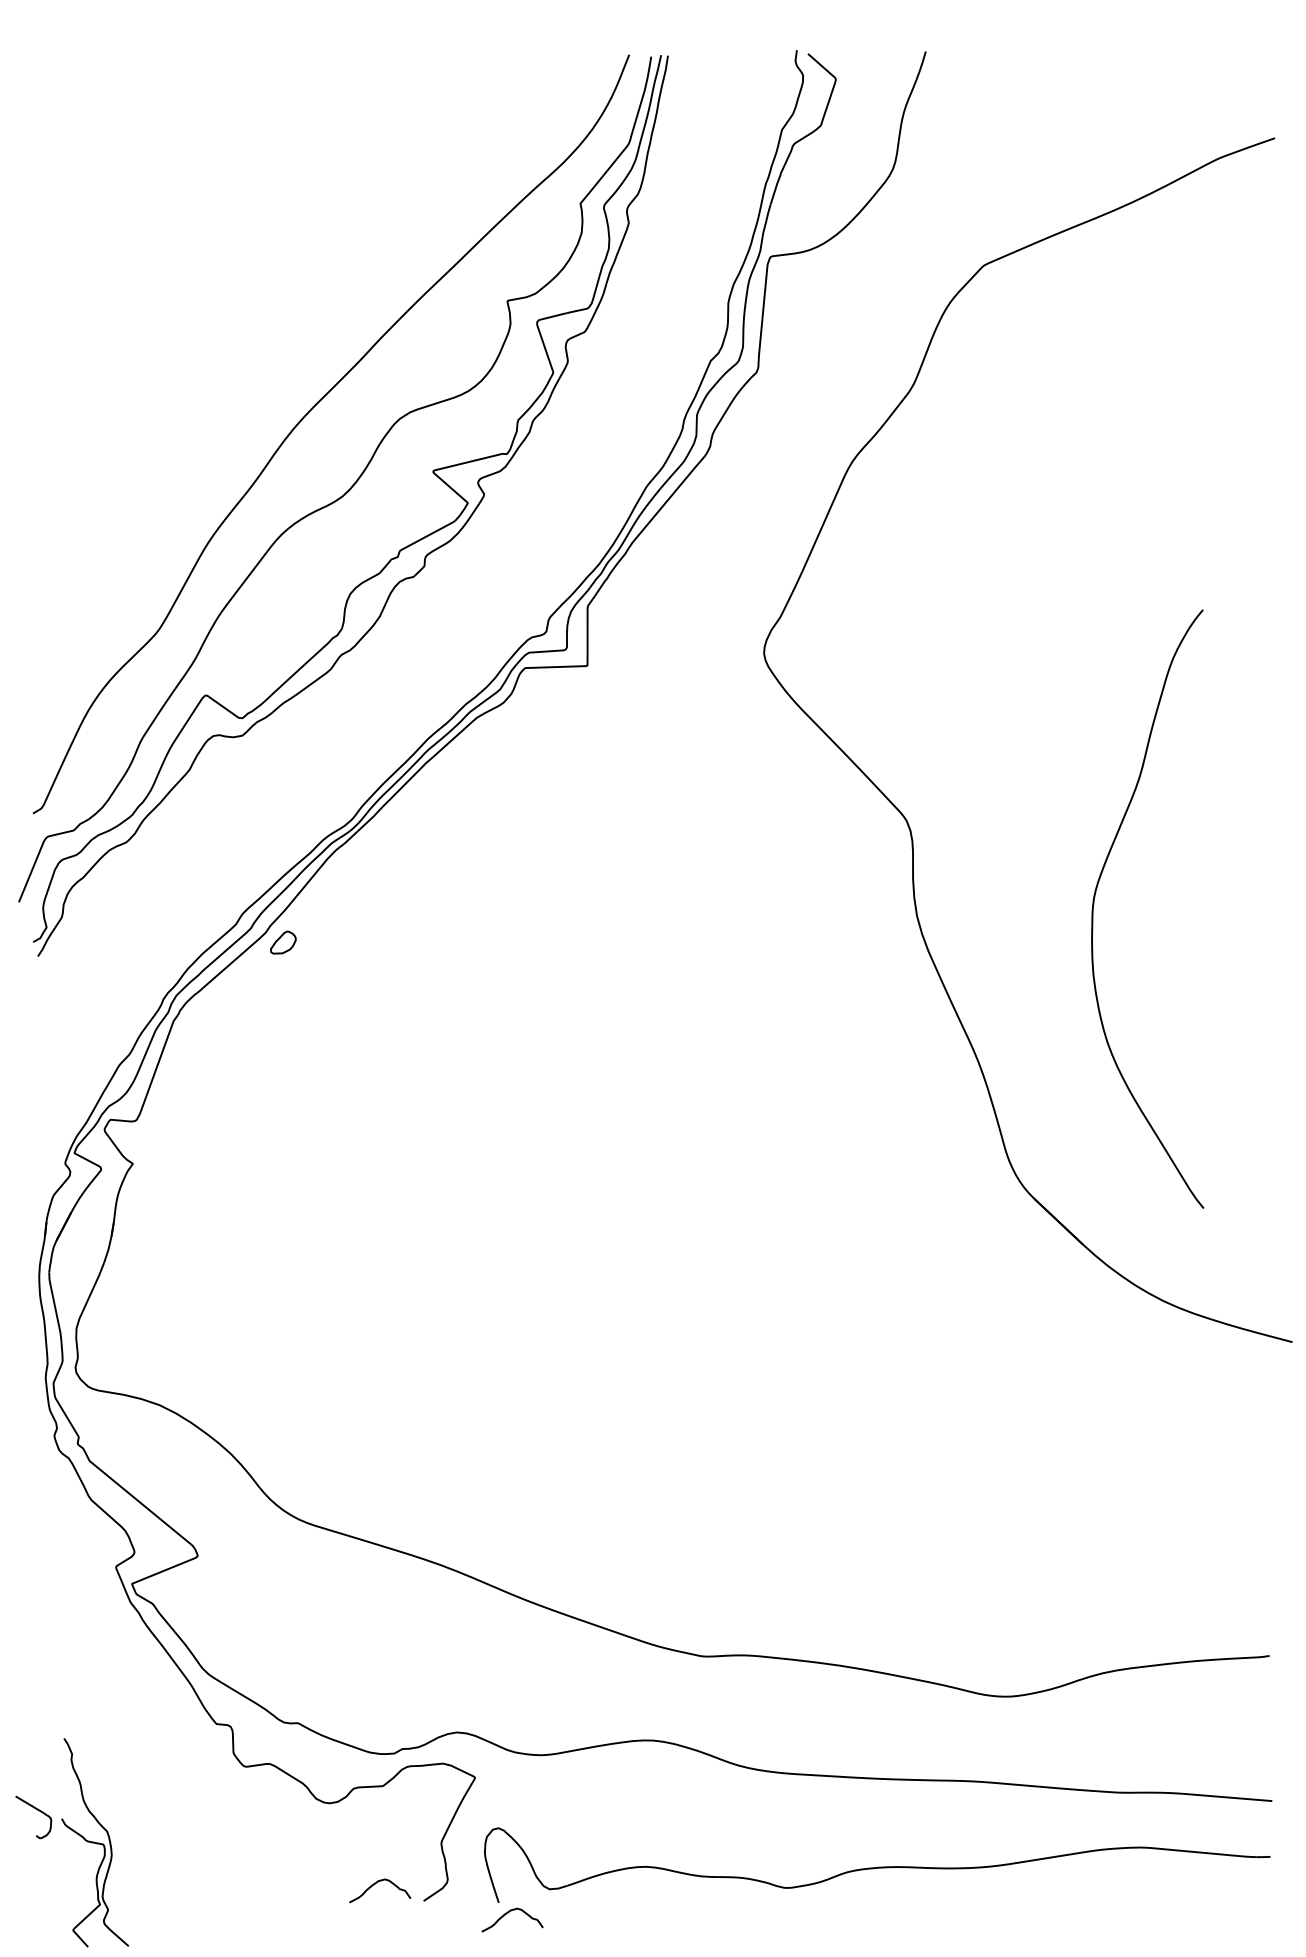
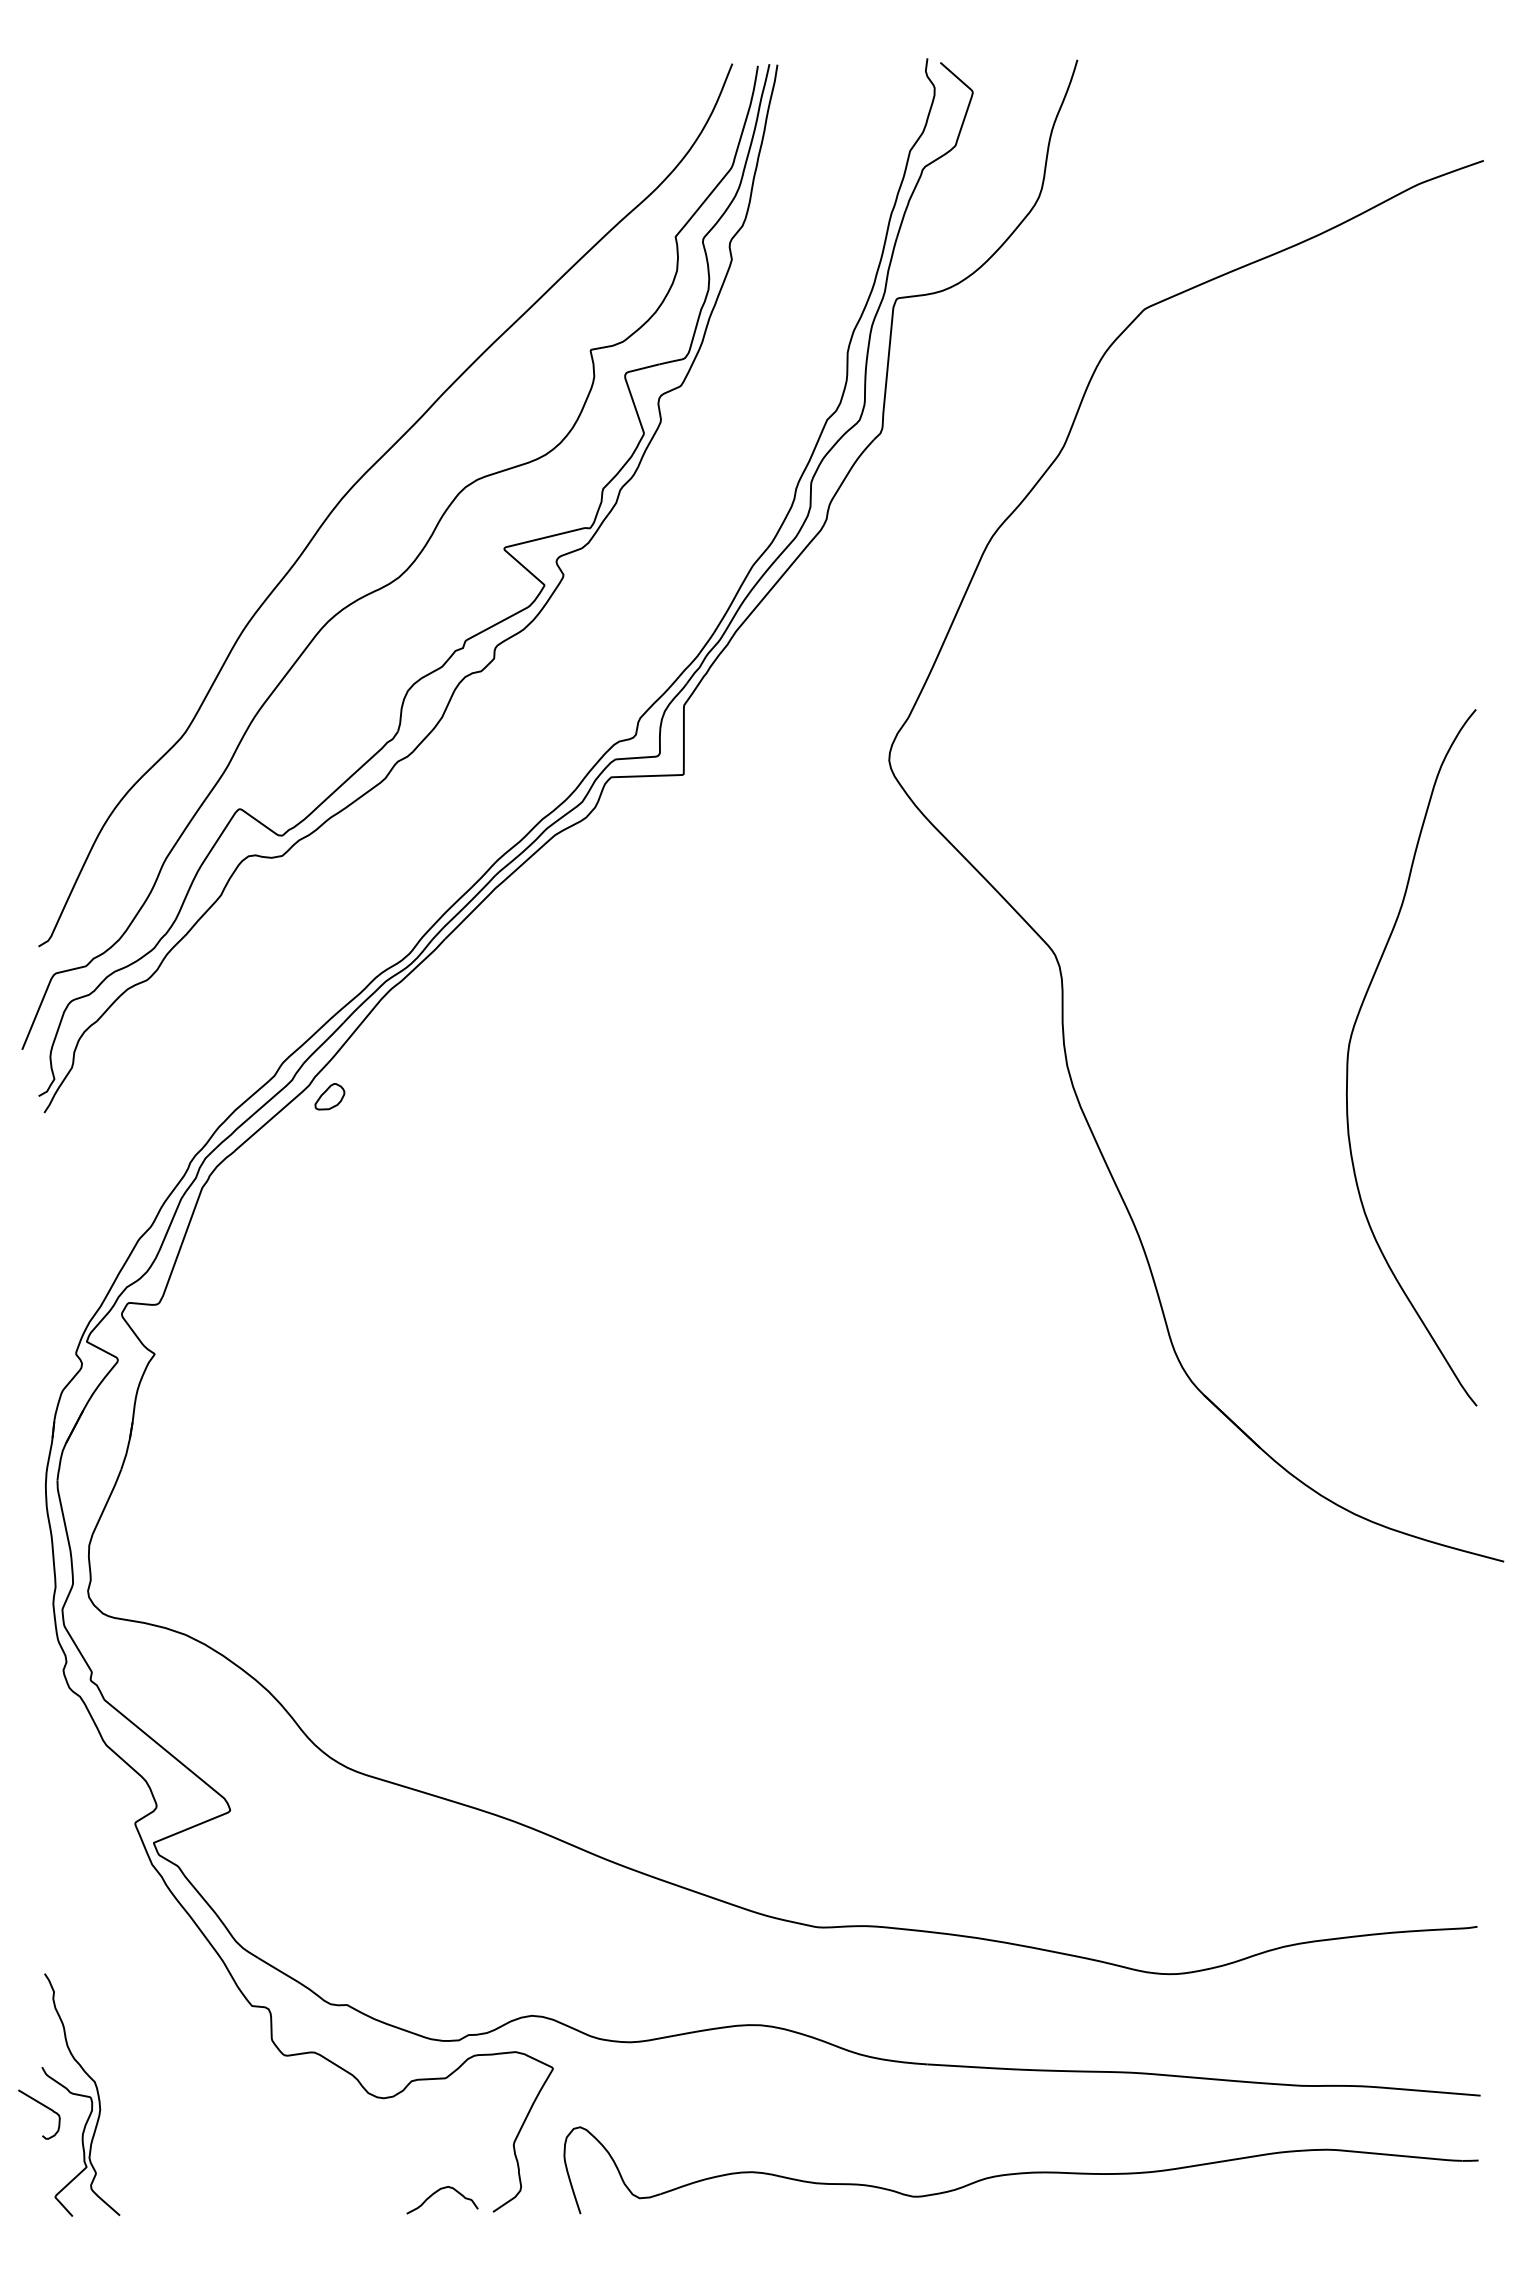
curve: (1094, 904) -> (1349, 1052), moved
part: (94, 1842) -> (80, 2094), moved
curve: (508, 1913) -> (591, 2226), removed

